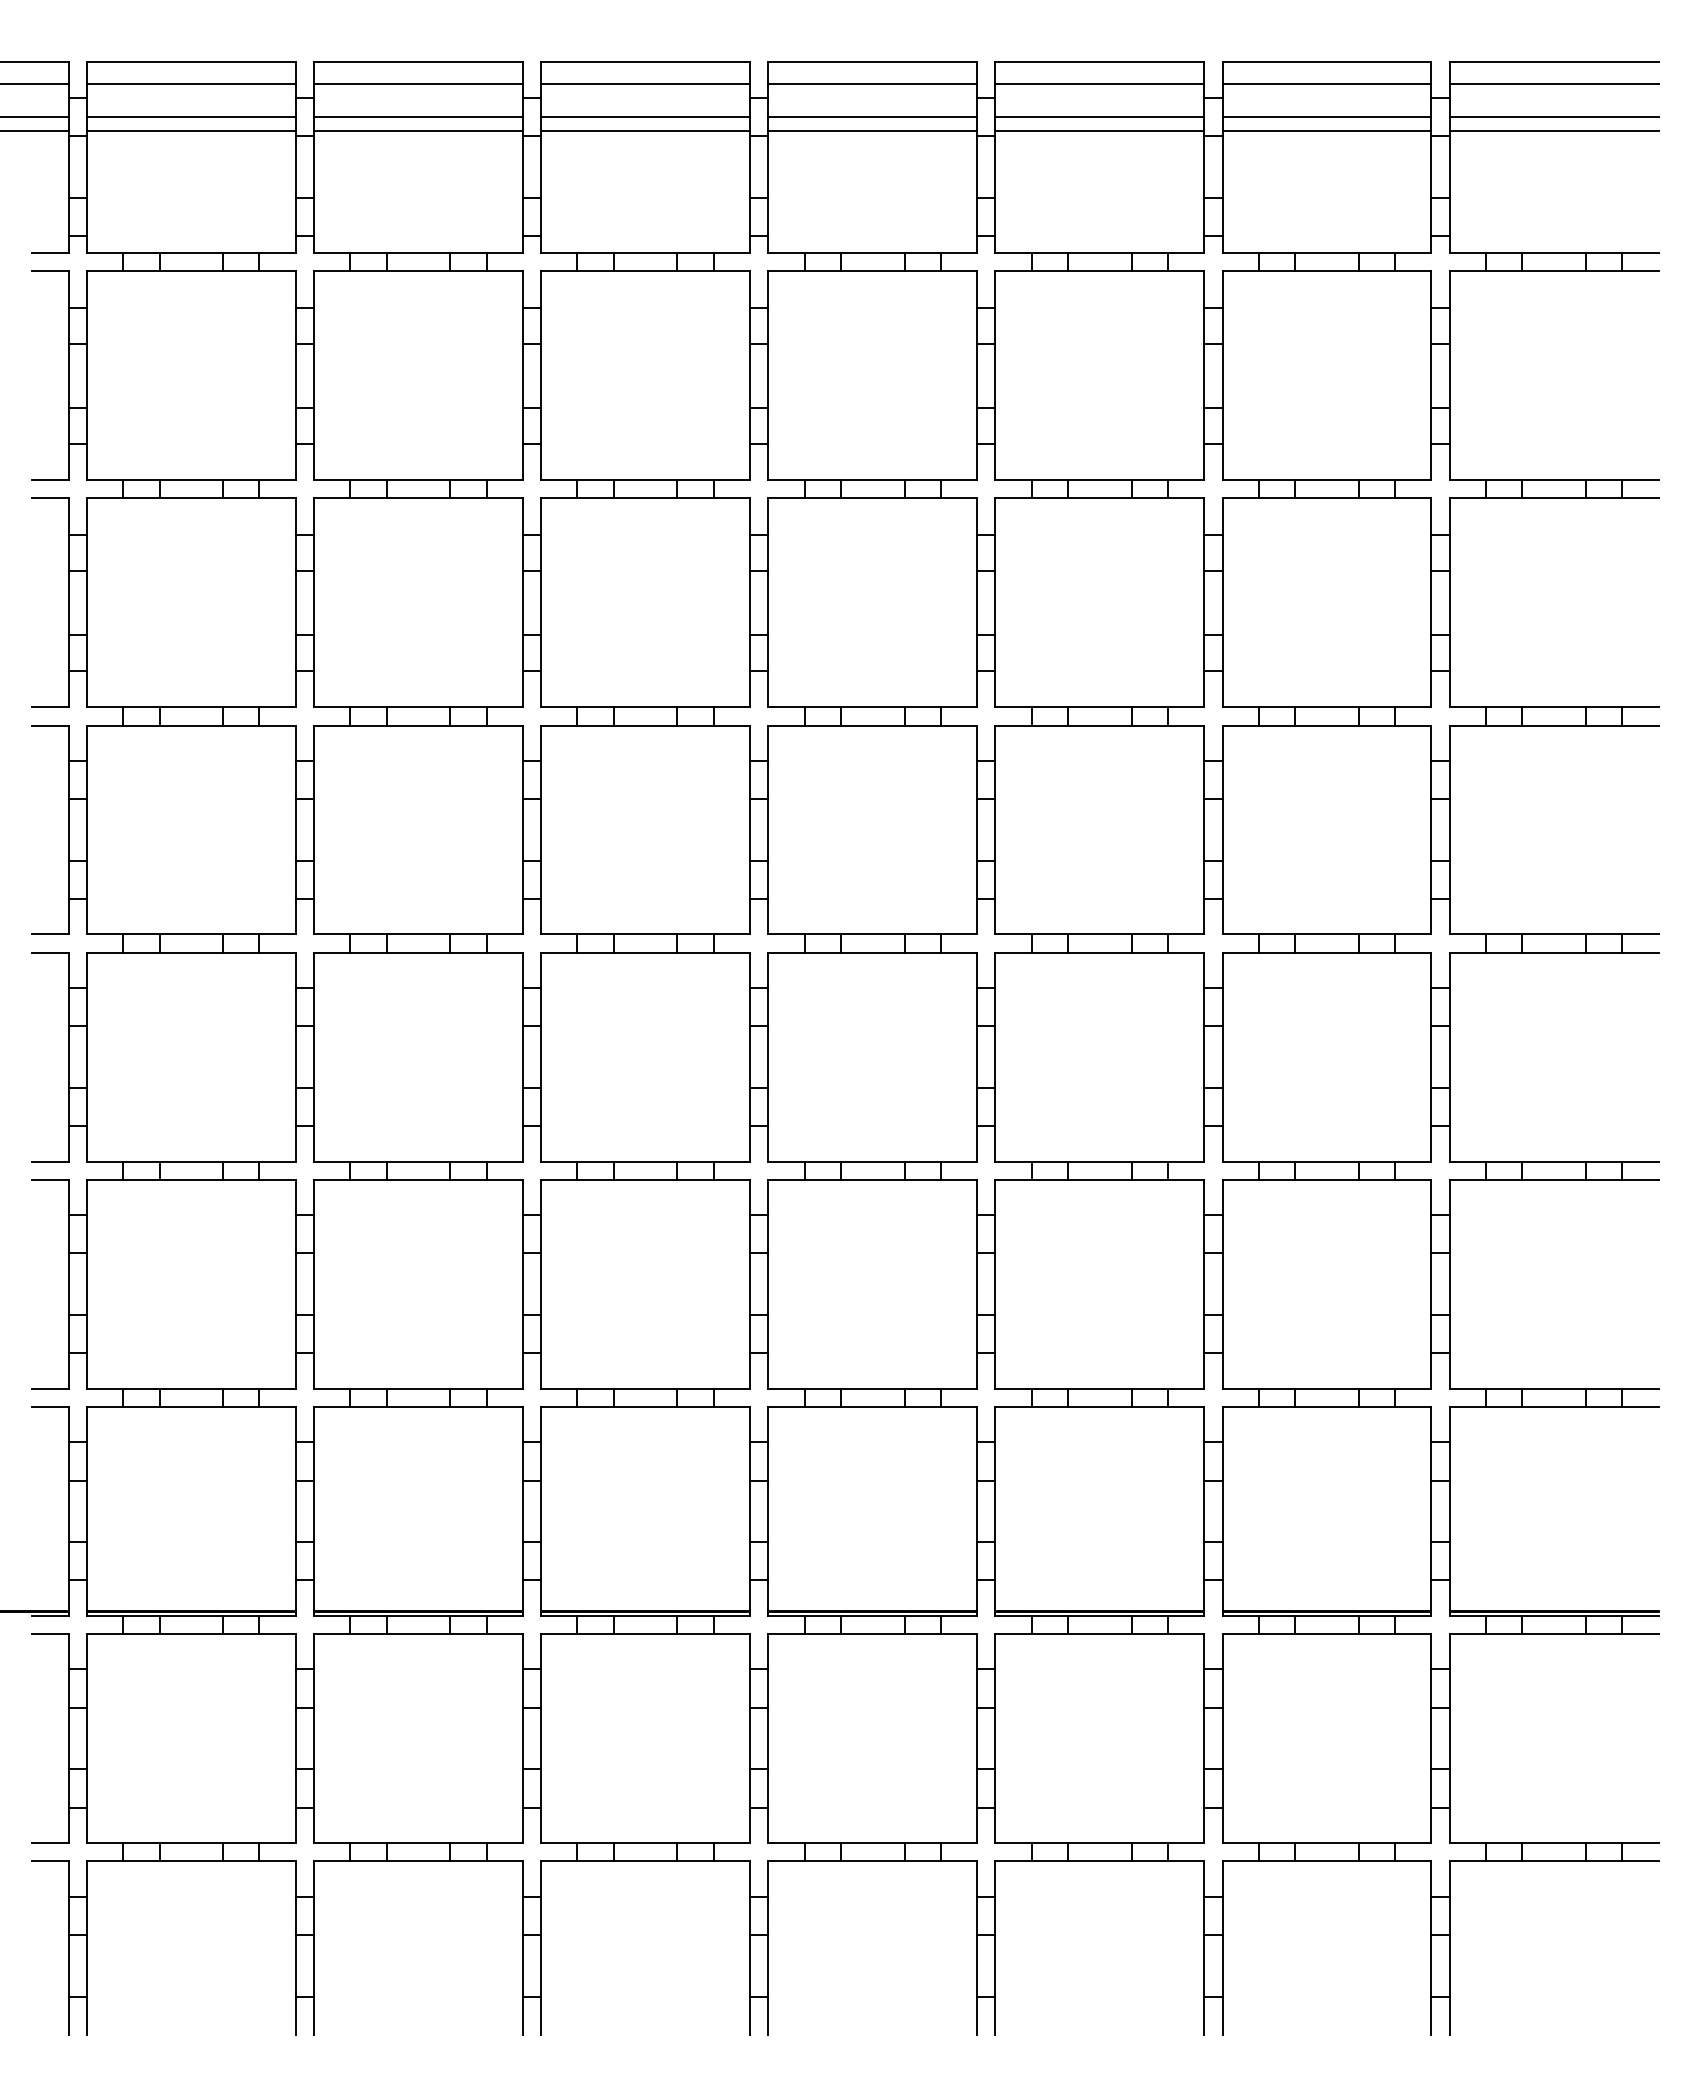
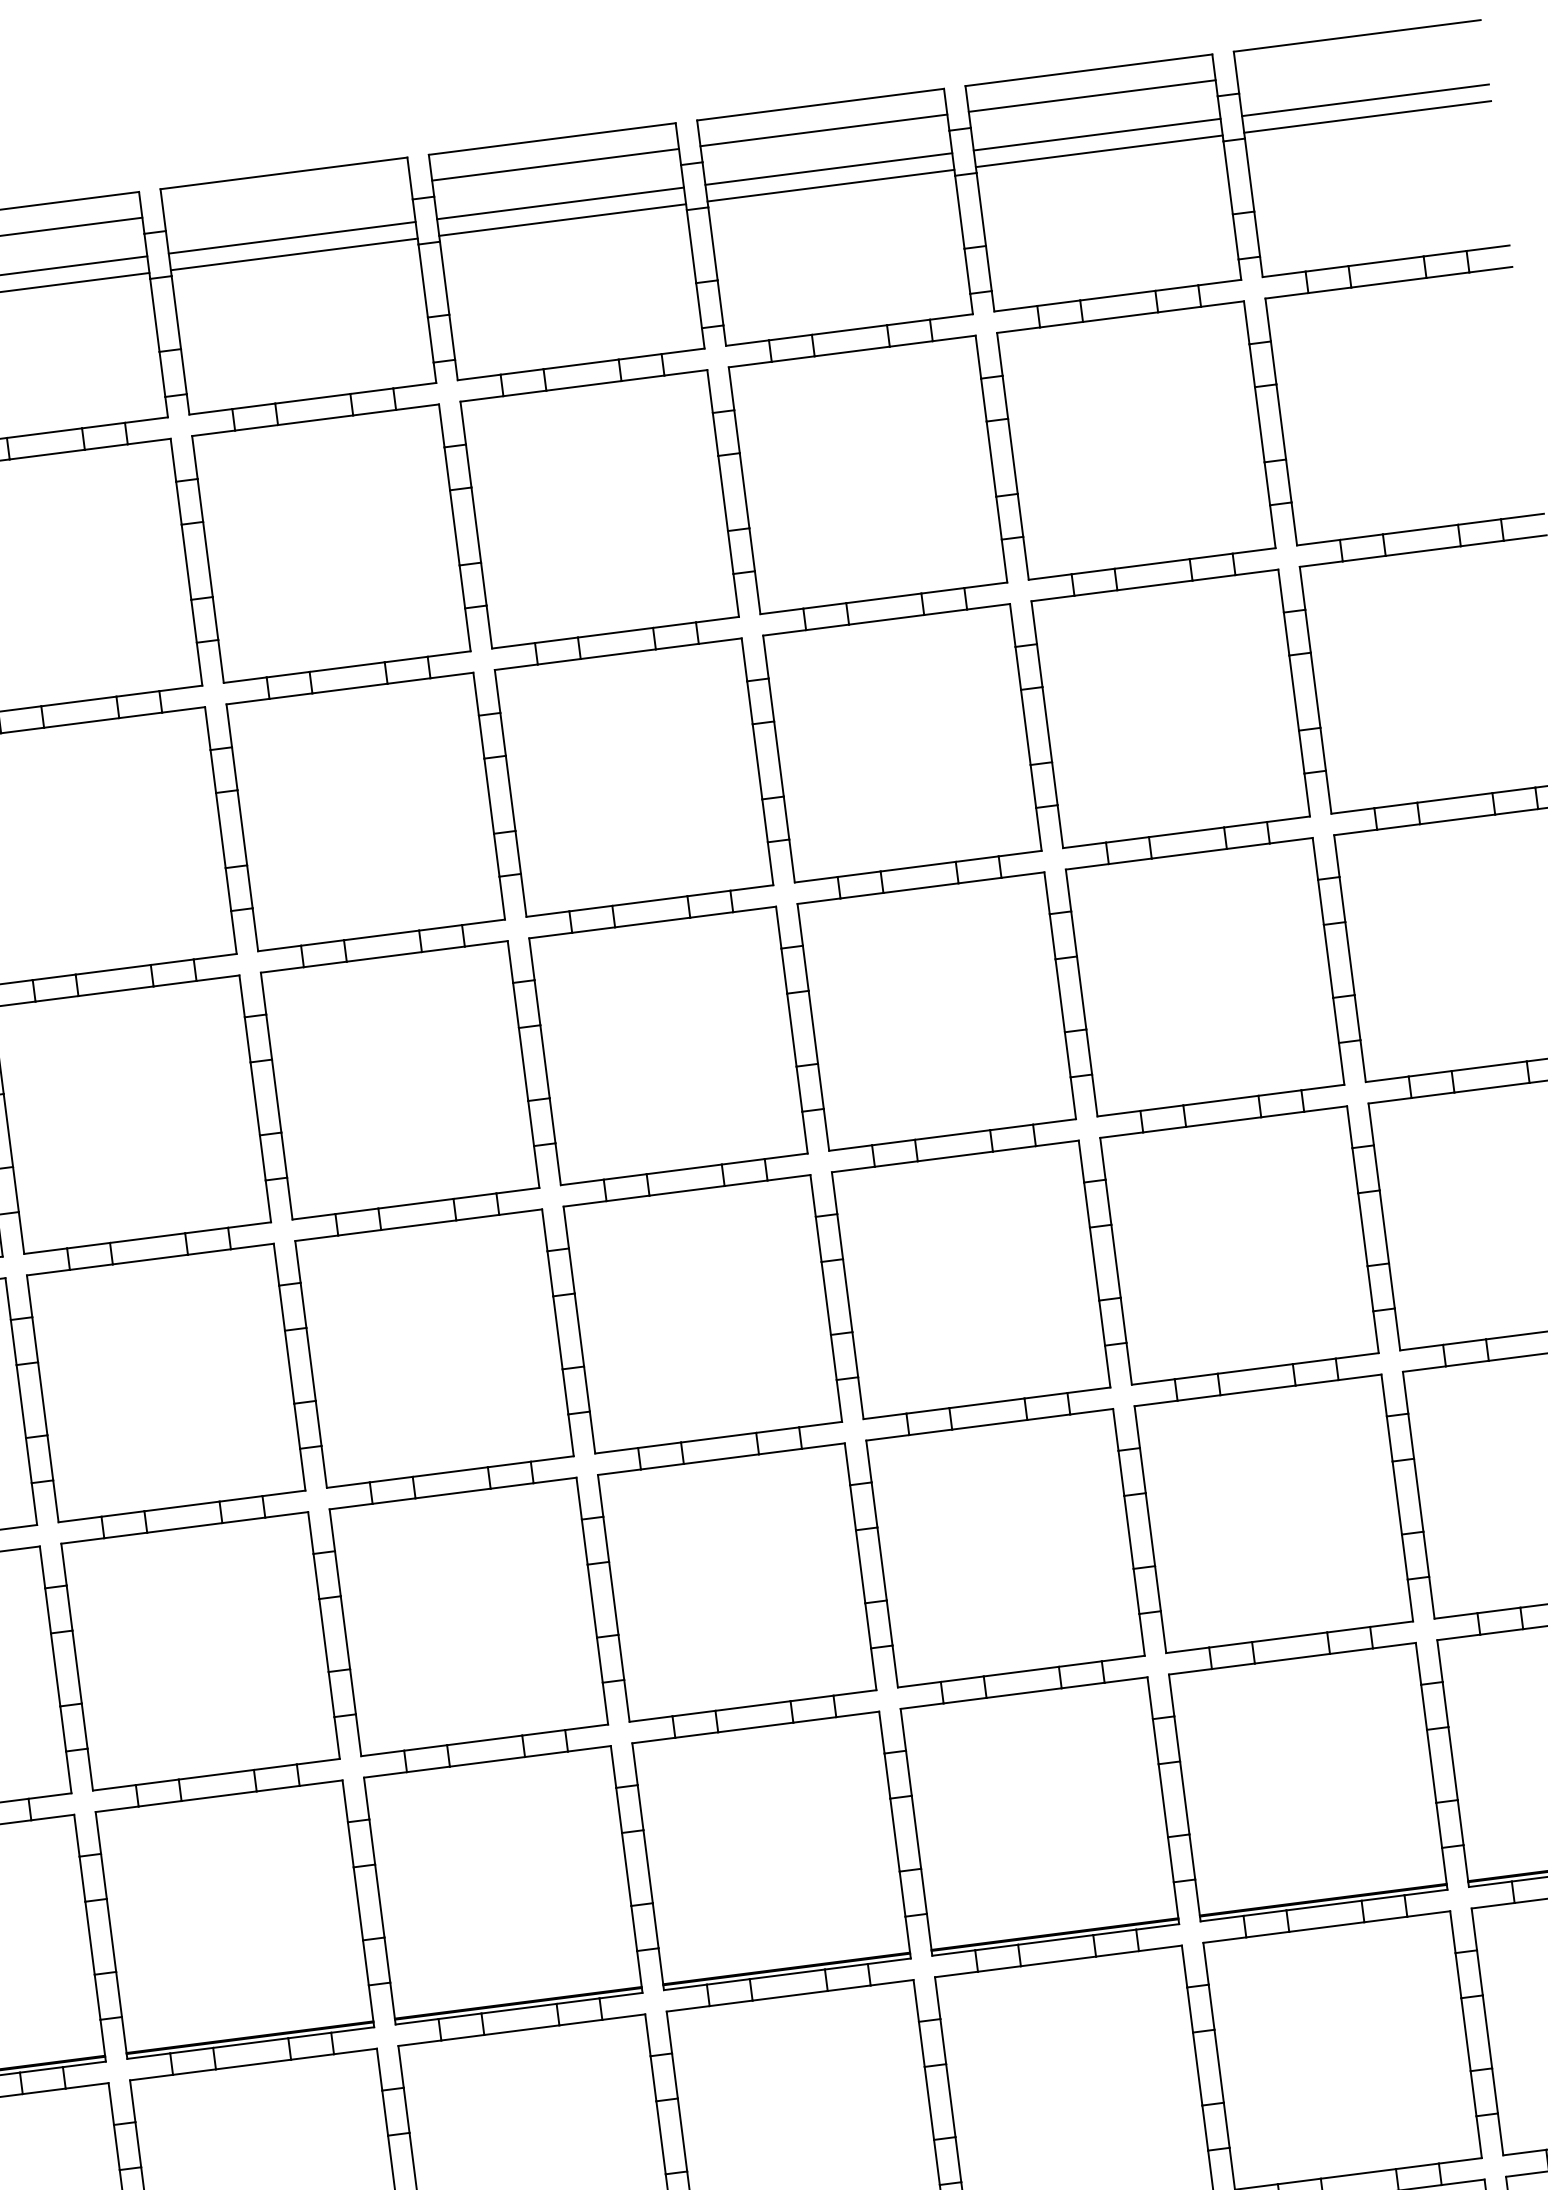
line: (645, 84) -> (287, 199), removed
line: (1553, 84) -> (1359, 62), removed

